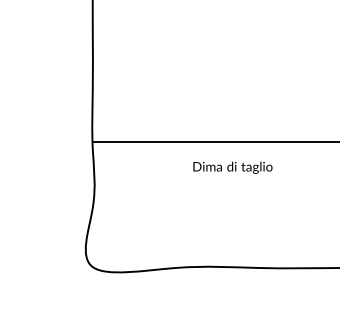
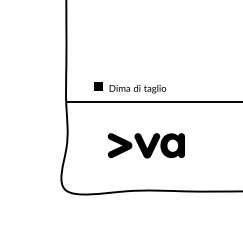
fill: (137, 120) -> (98, 86), added
text: (232, 167) -> (137, 88), moved
part: (204, 203) -> (146, 145), added

